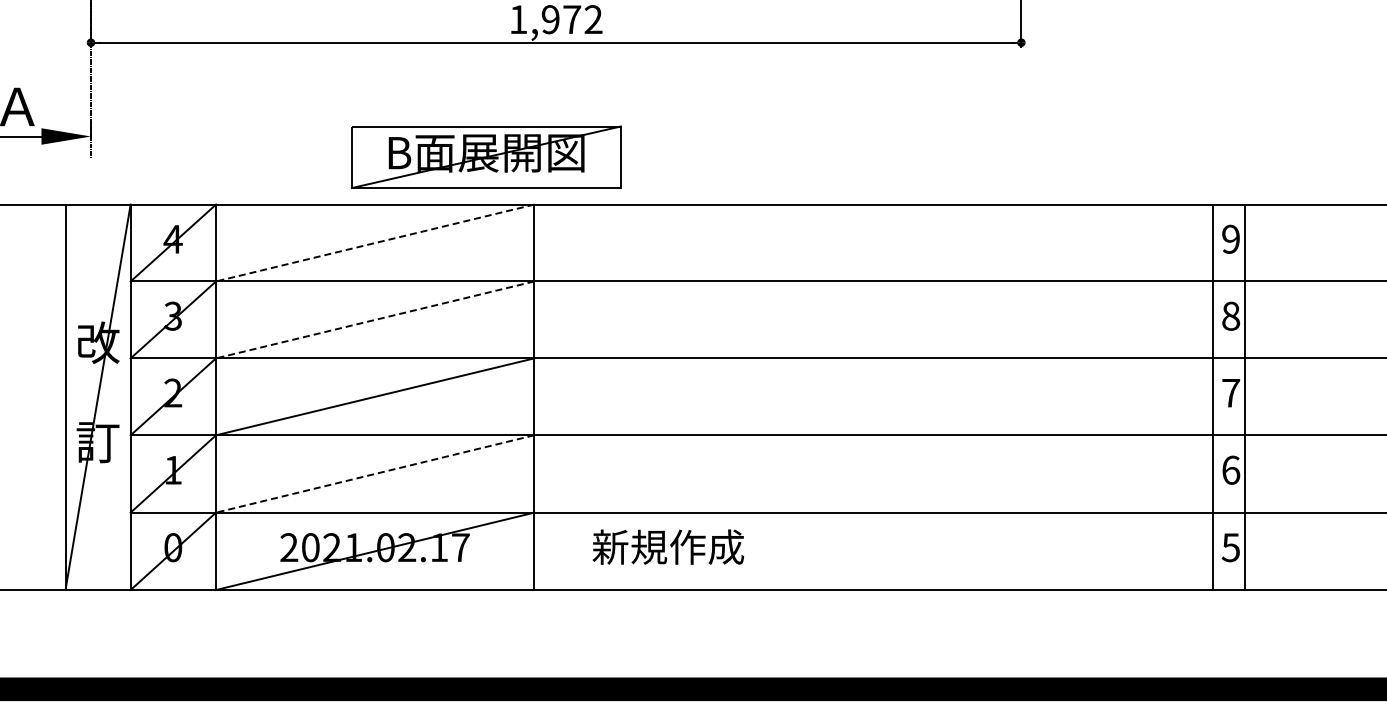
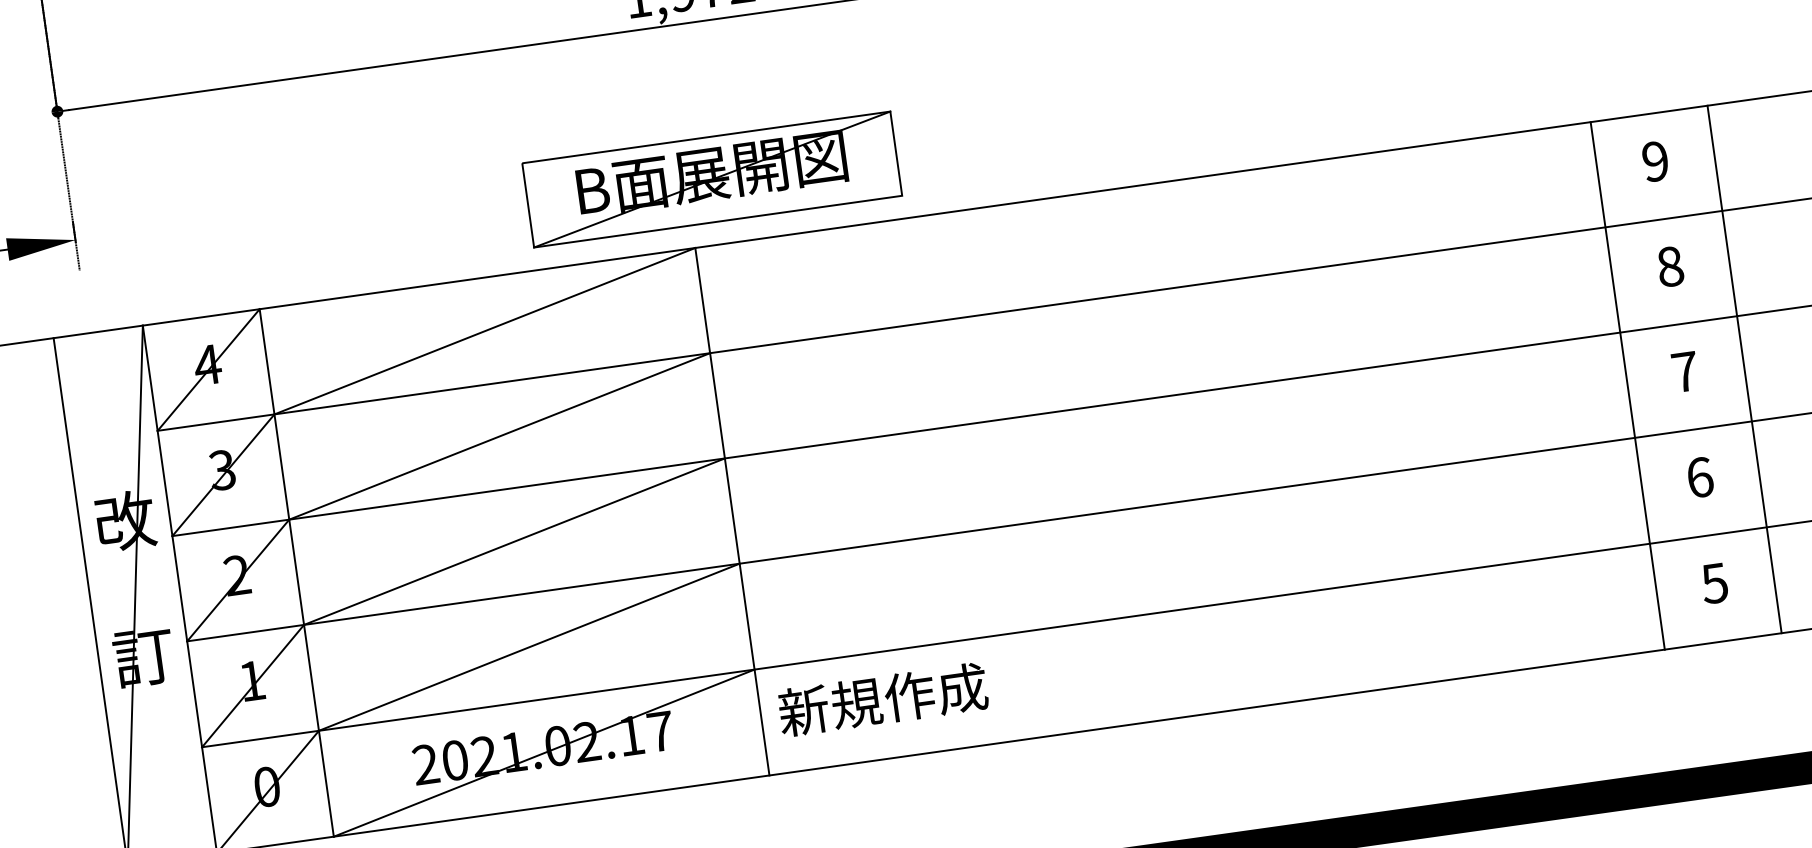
part: (485, 156) -> (710, 178), moved
line: (375, 243) -> (485, 331), dashed -> solid
line: (375, 319) -> (500, 435), dashed -> solid
line: (1212, 397) -> (1627, 386), moved
line: (1244, 397) -> (1744, 369), moved
line: (375, 473) -> (529, 646), dashed -> solid
text: (667, 546) -> (881, 698), moved

